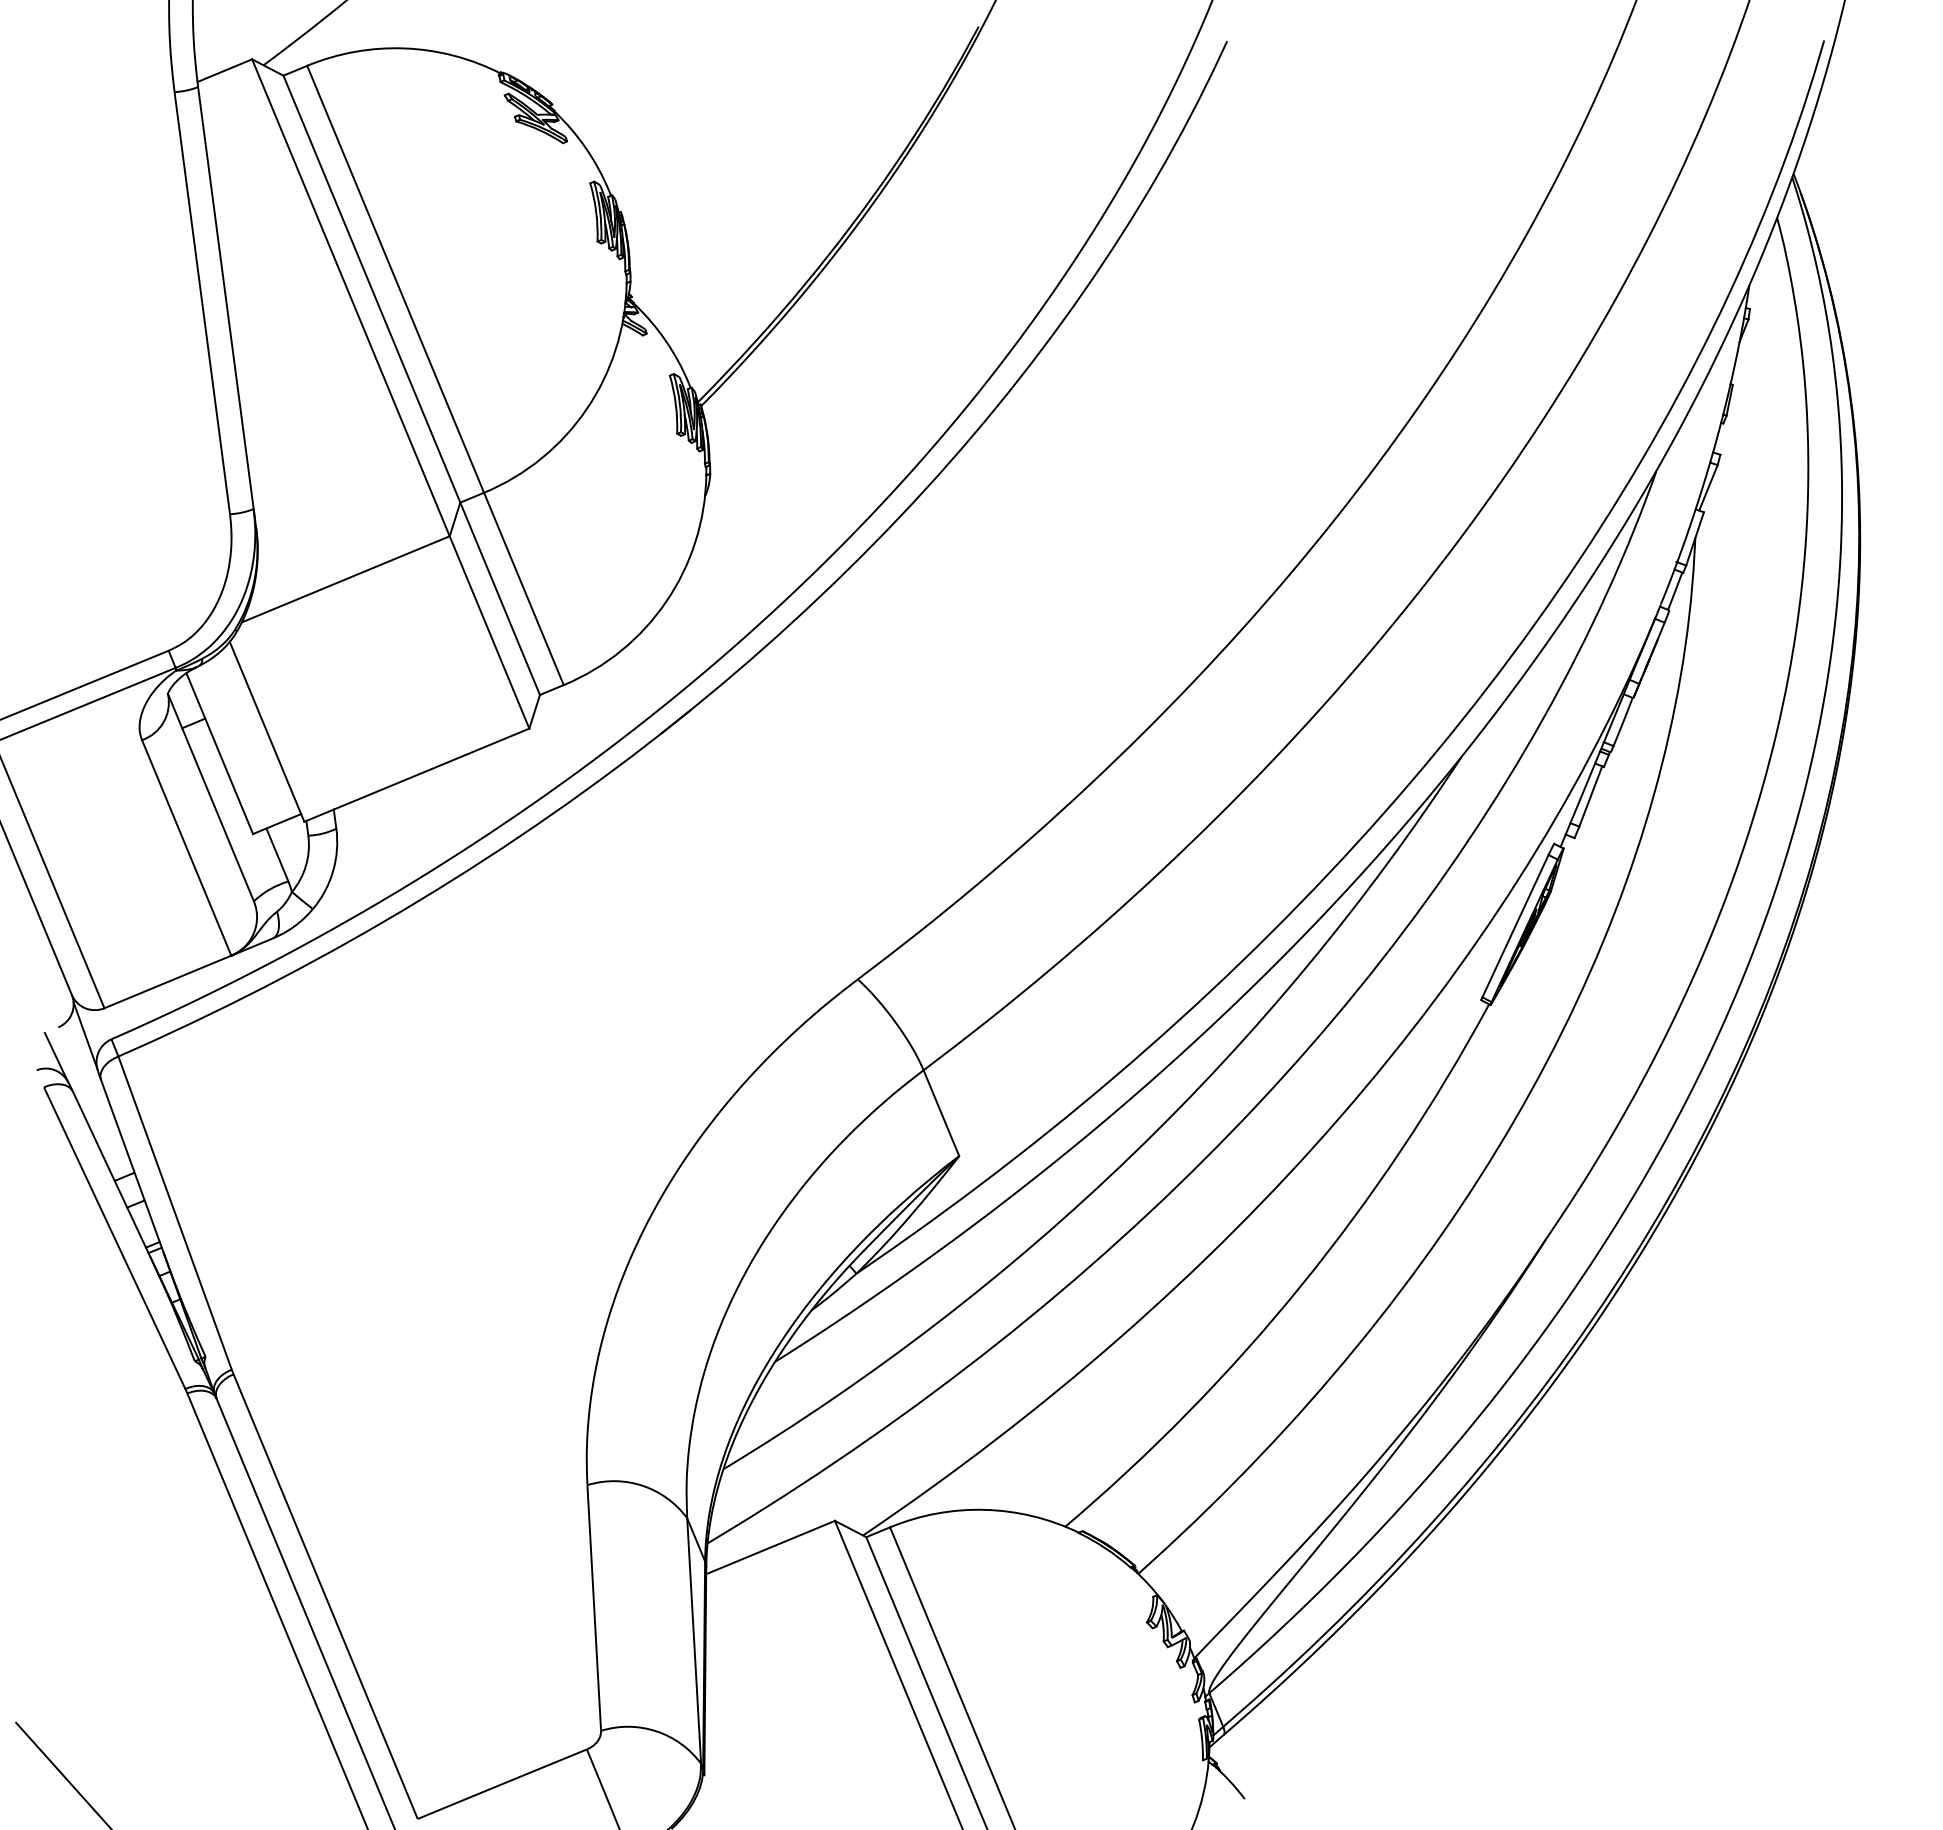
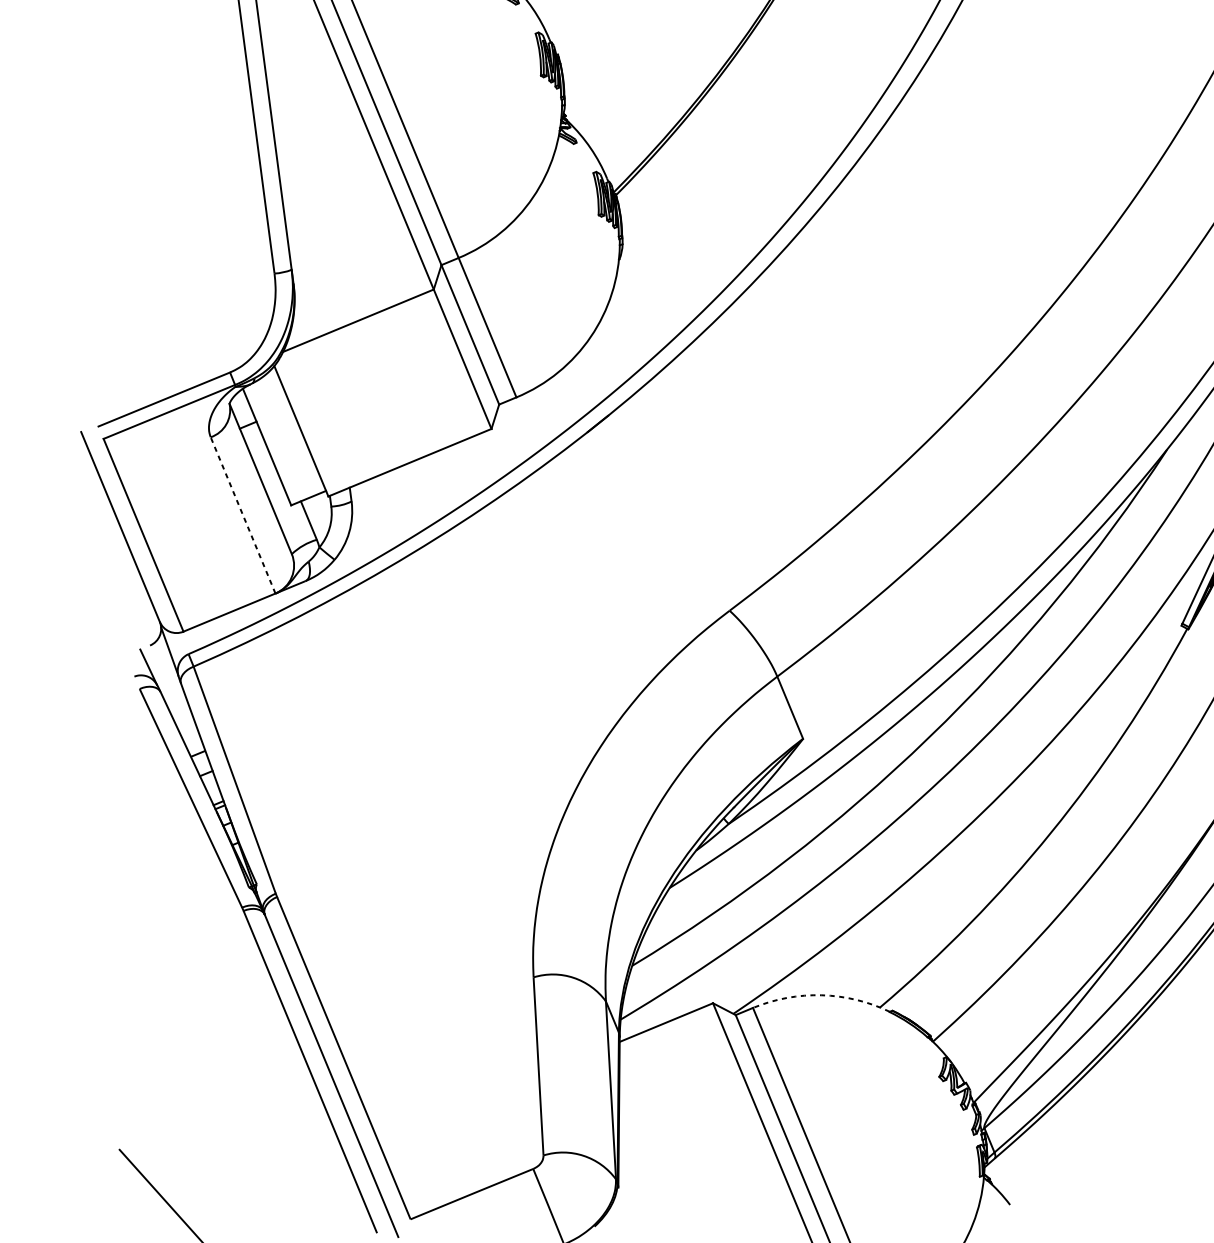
line: (186, 847) -> (242, 515), solid -> dashed
arc: (985, 1509) -> (822, 995), solid -> dashed

